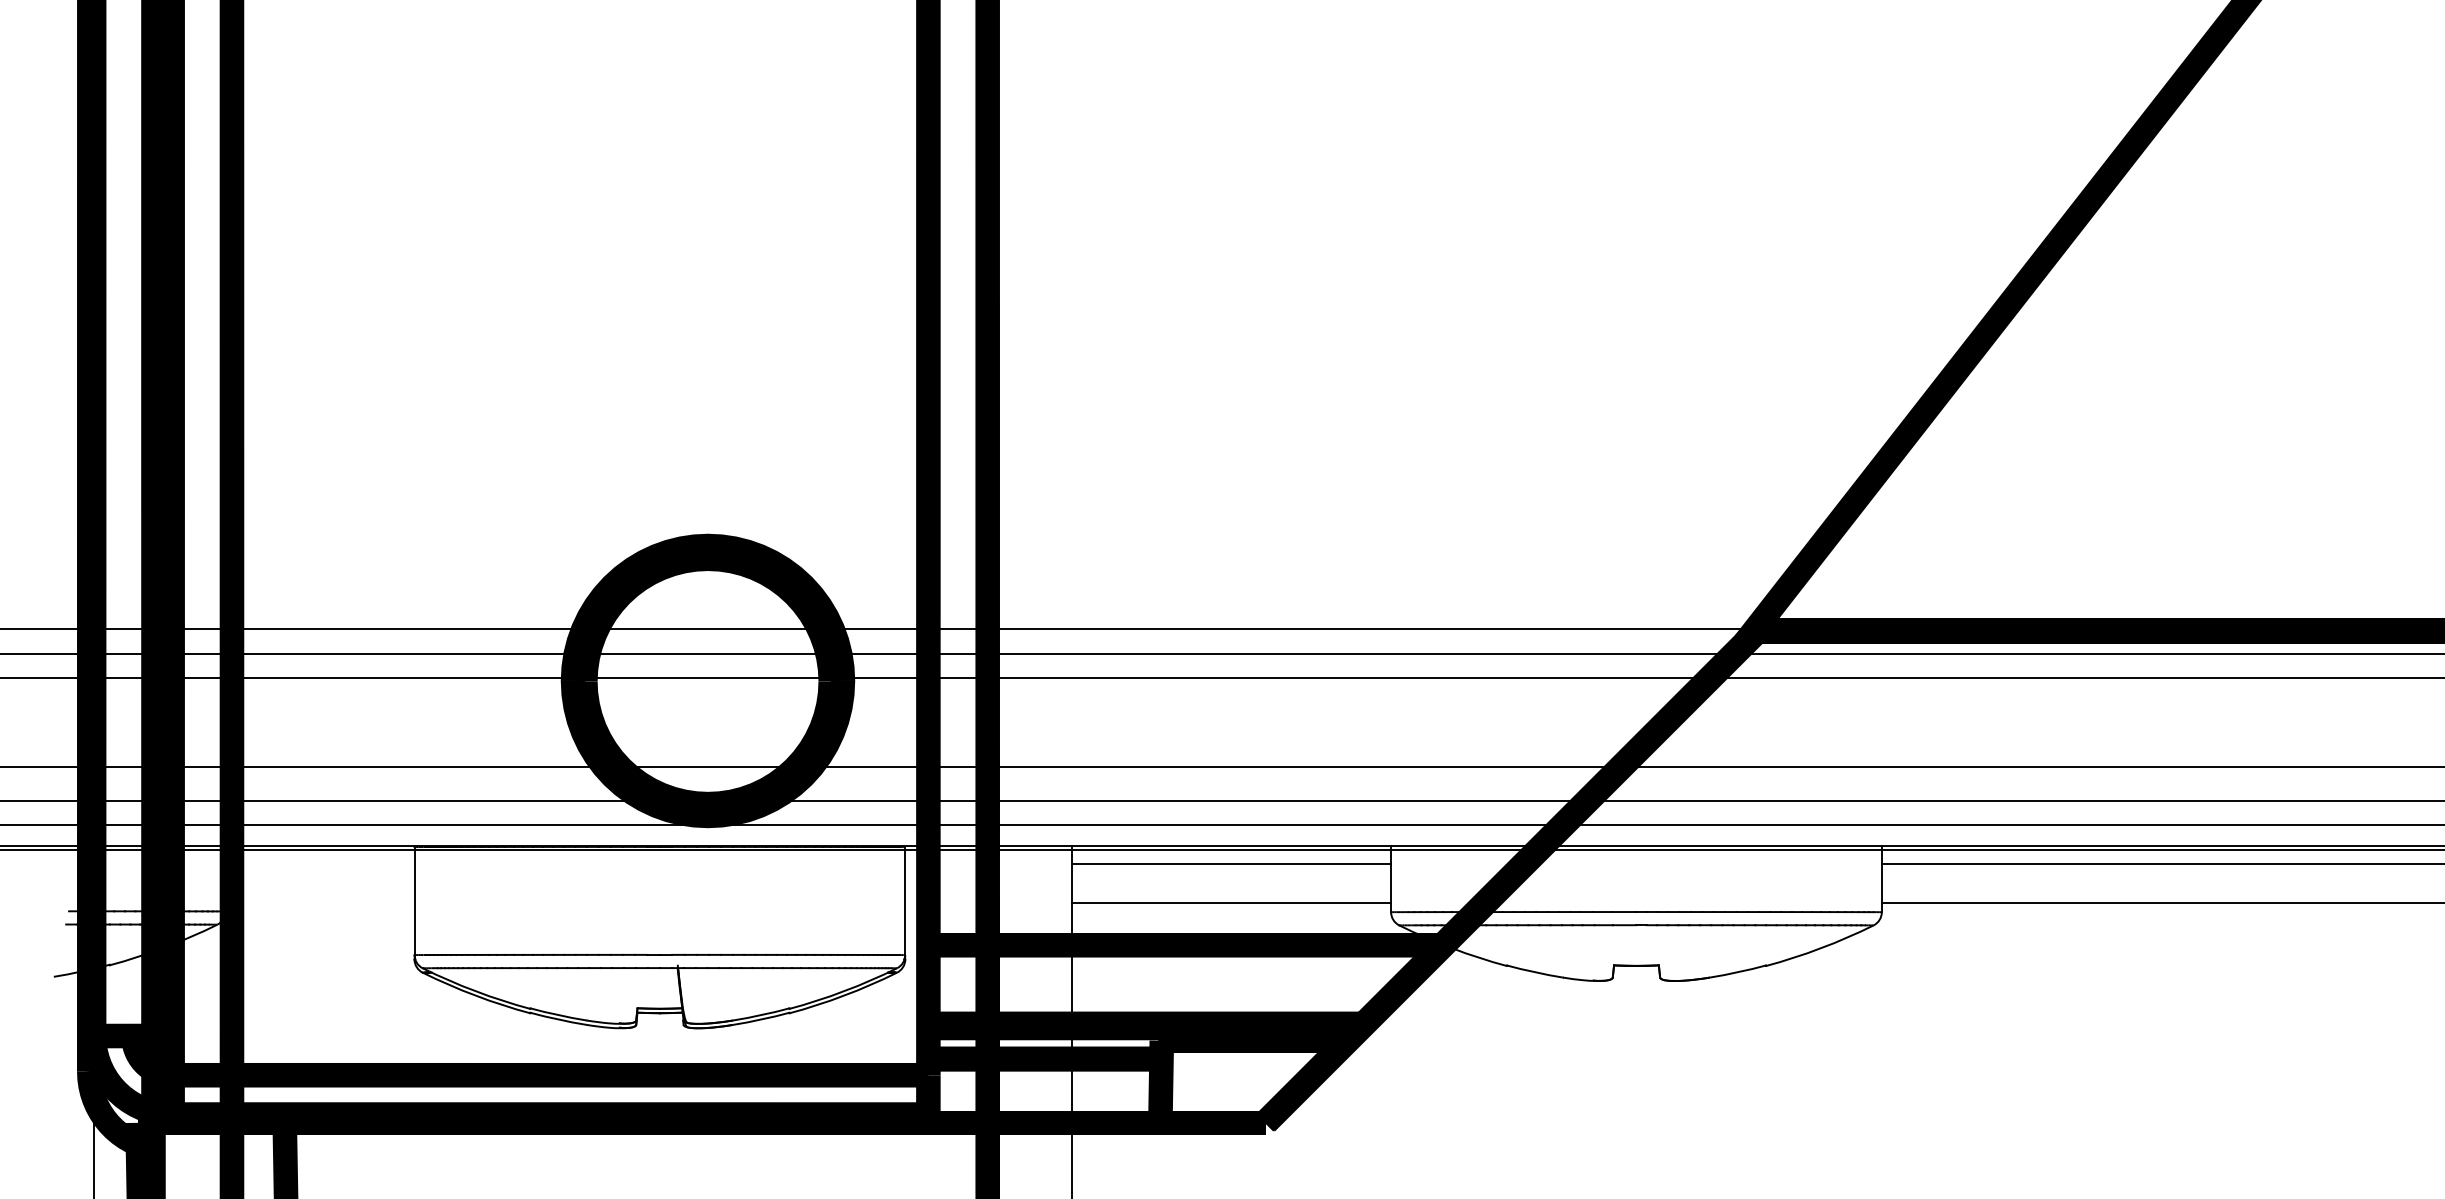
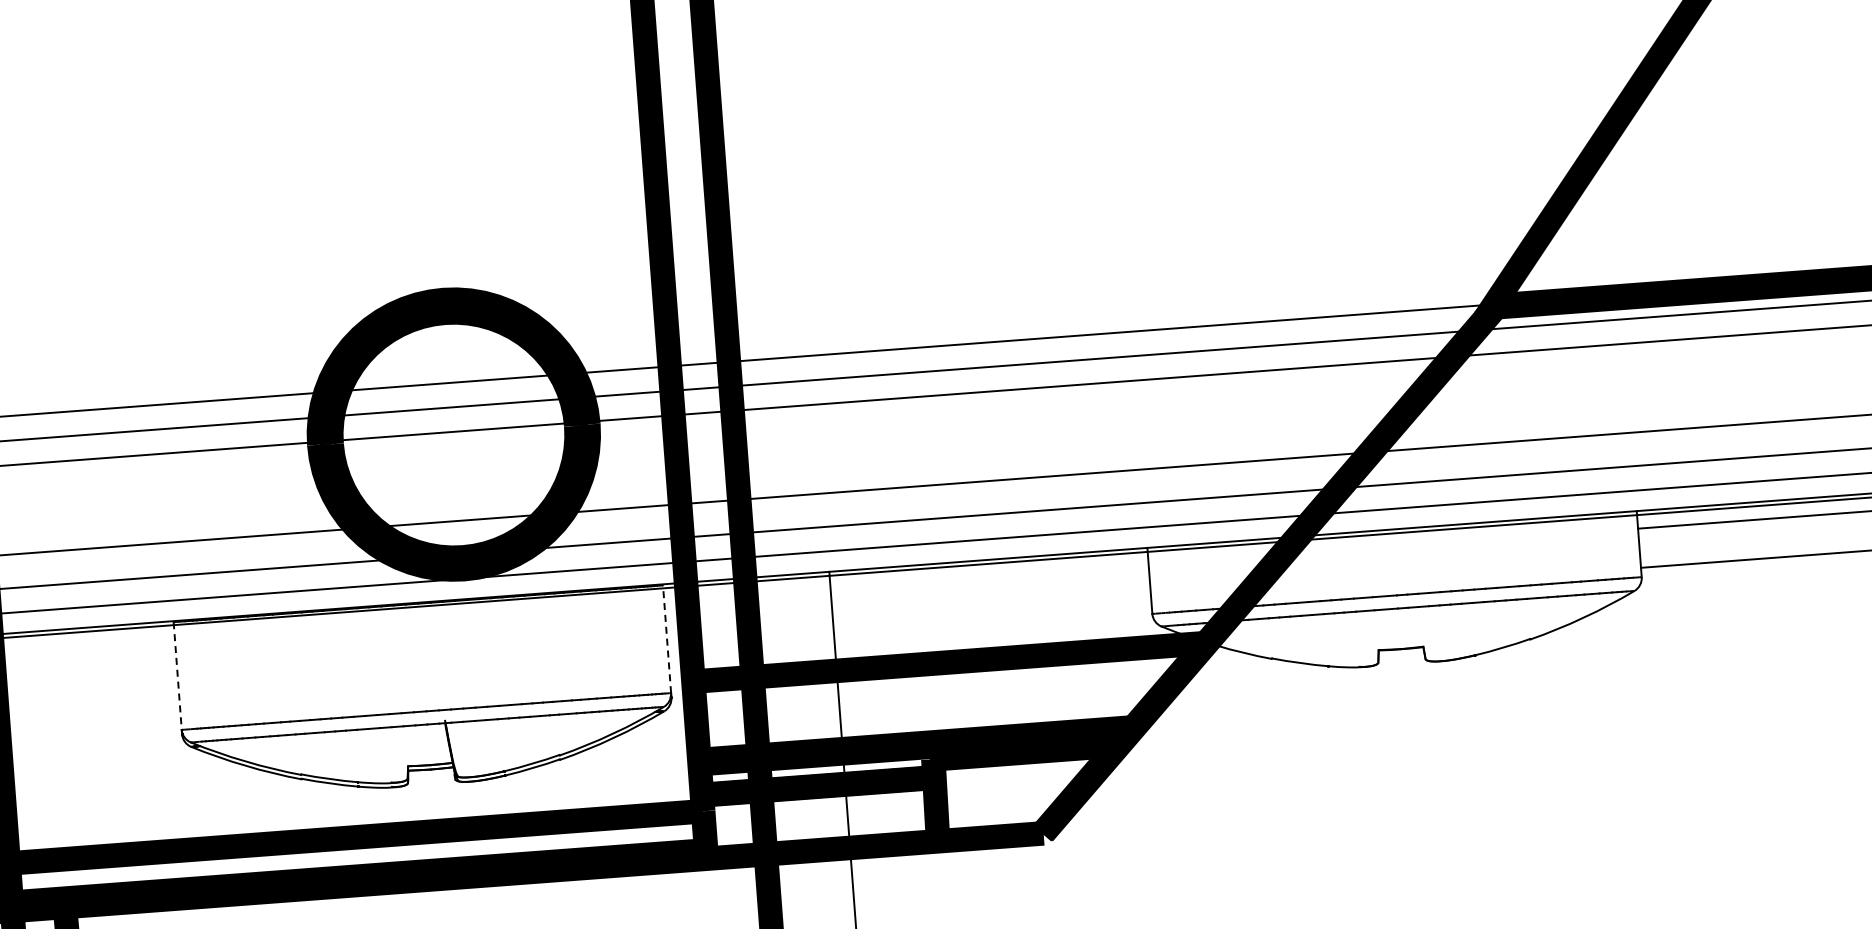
line: (1231, 863) -> (989, 577), removed
line: (414, 901) -> (177, 676), solid -> dashed
line: (905, 901) -> (667, 639), solid -> dashed
line: (1231, 902) -> (992, 616), removed

